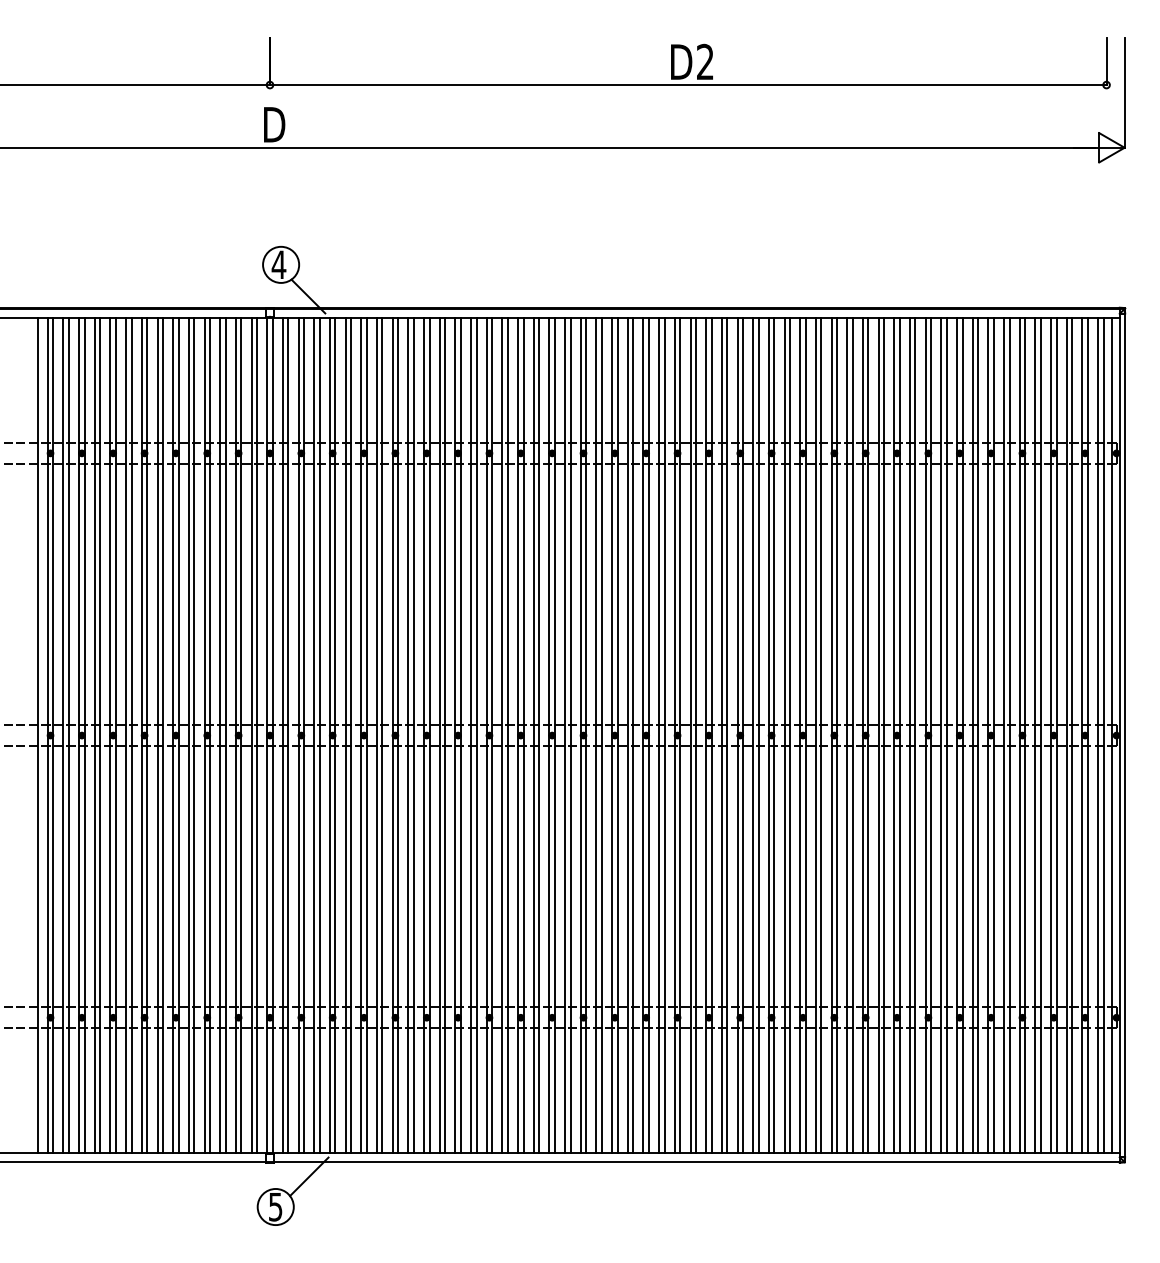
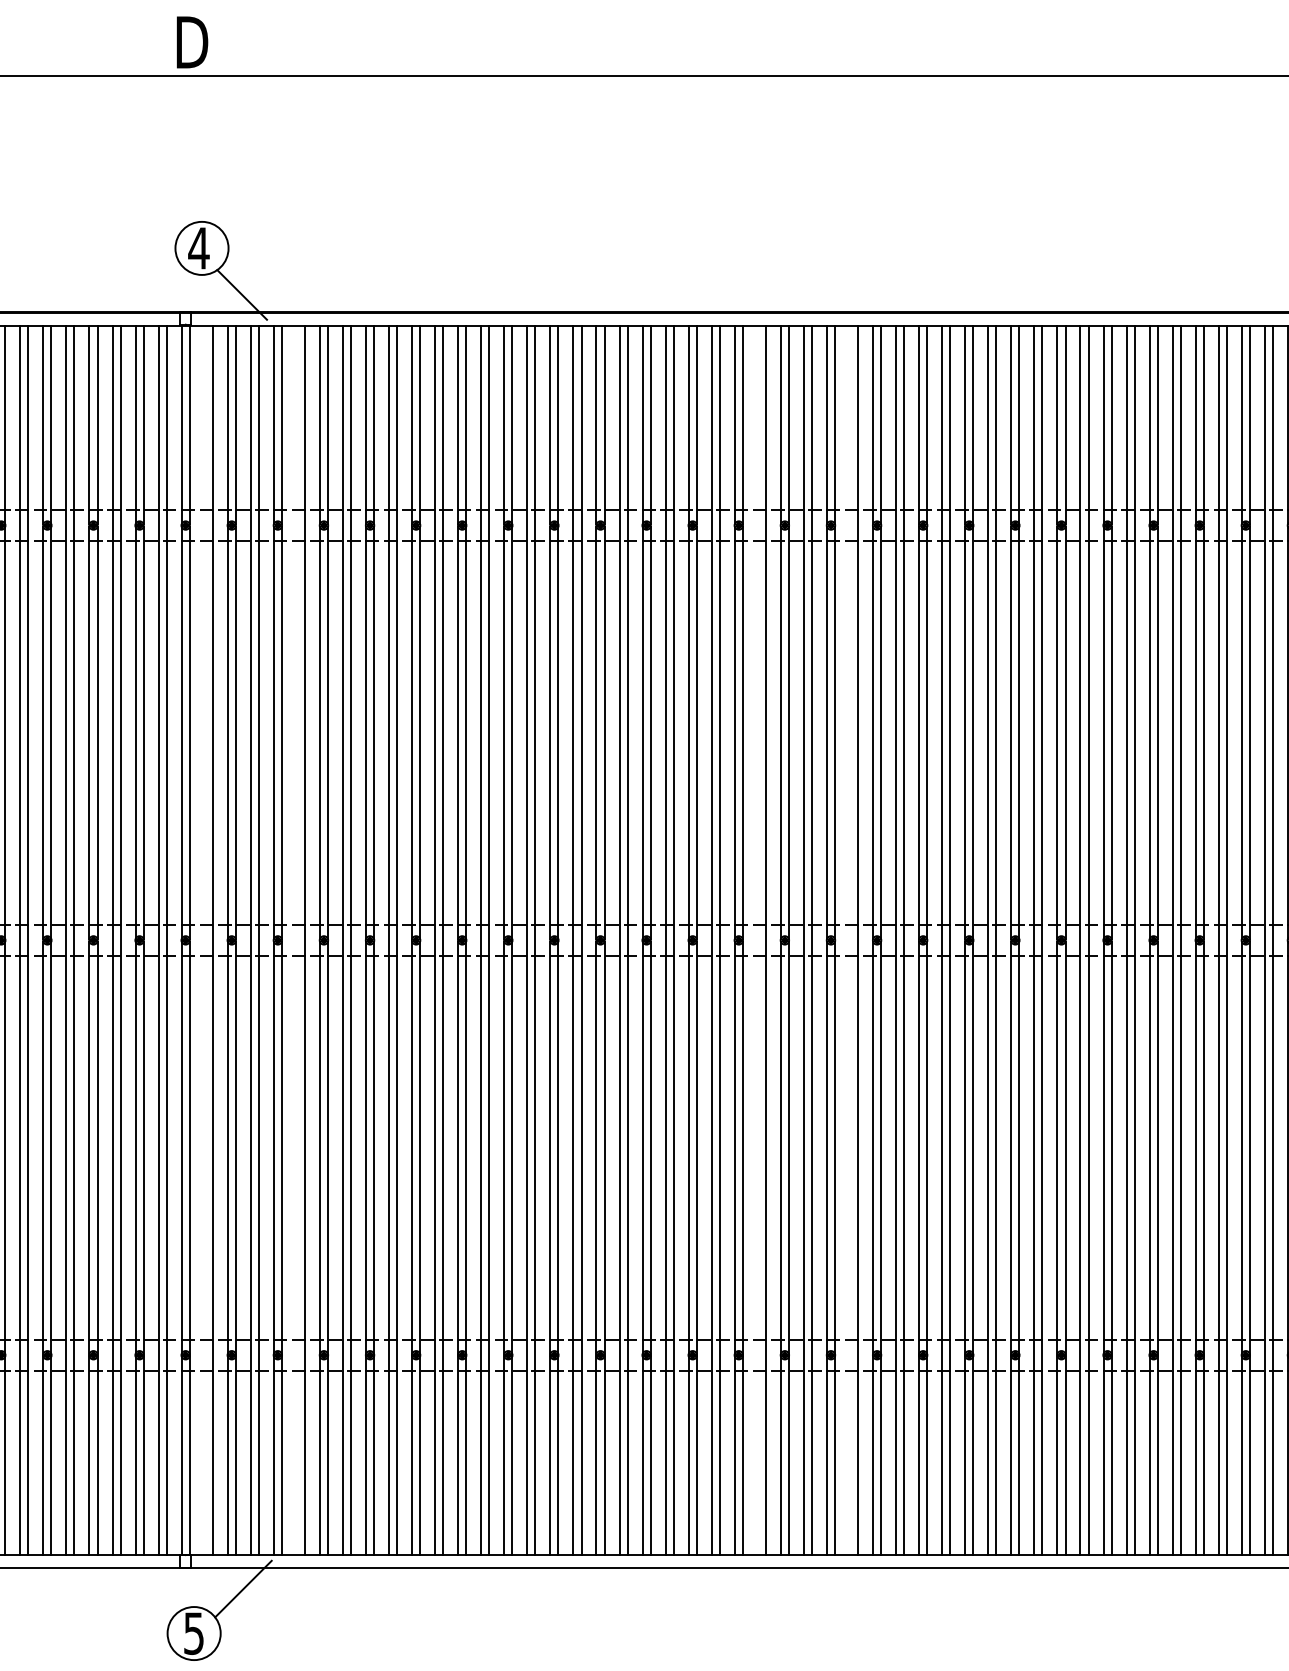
line: (282, 735) -> (204, 940), removed
line: (345, 735) -> (296, 940), removed
line: (659, 735) -> (758, 940), removed
line: (721, 735) -> (849, 940), removed

